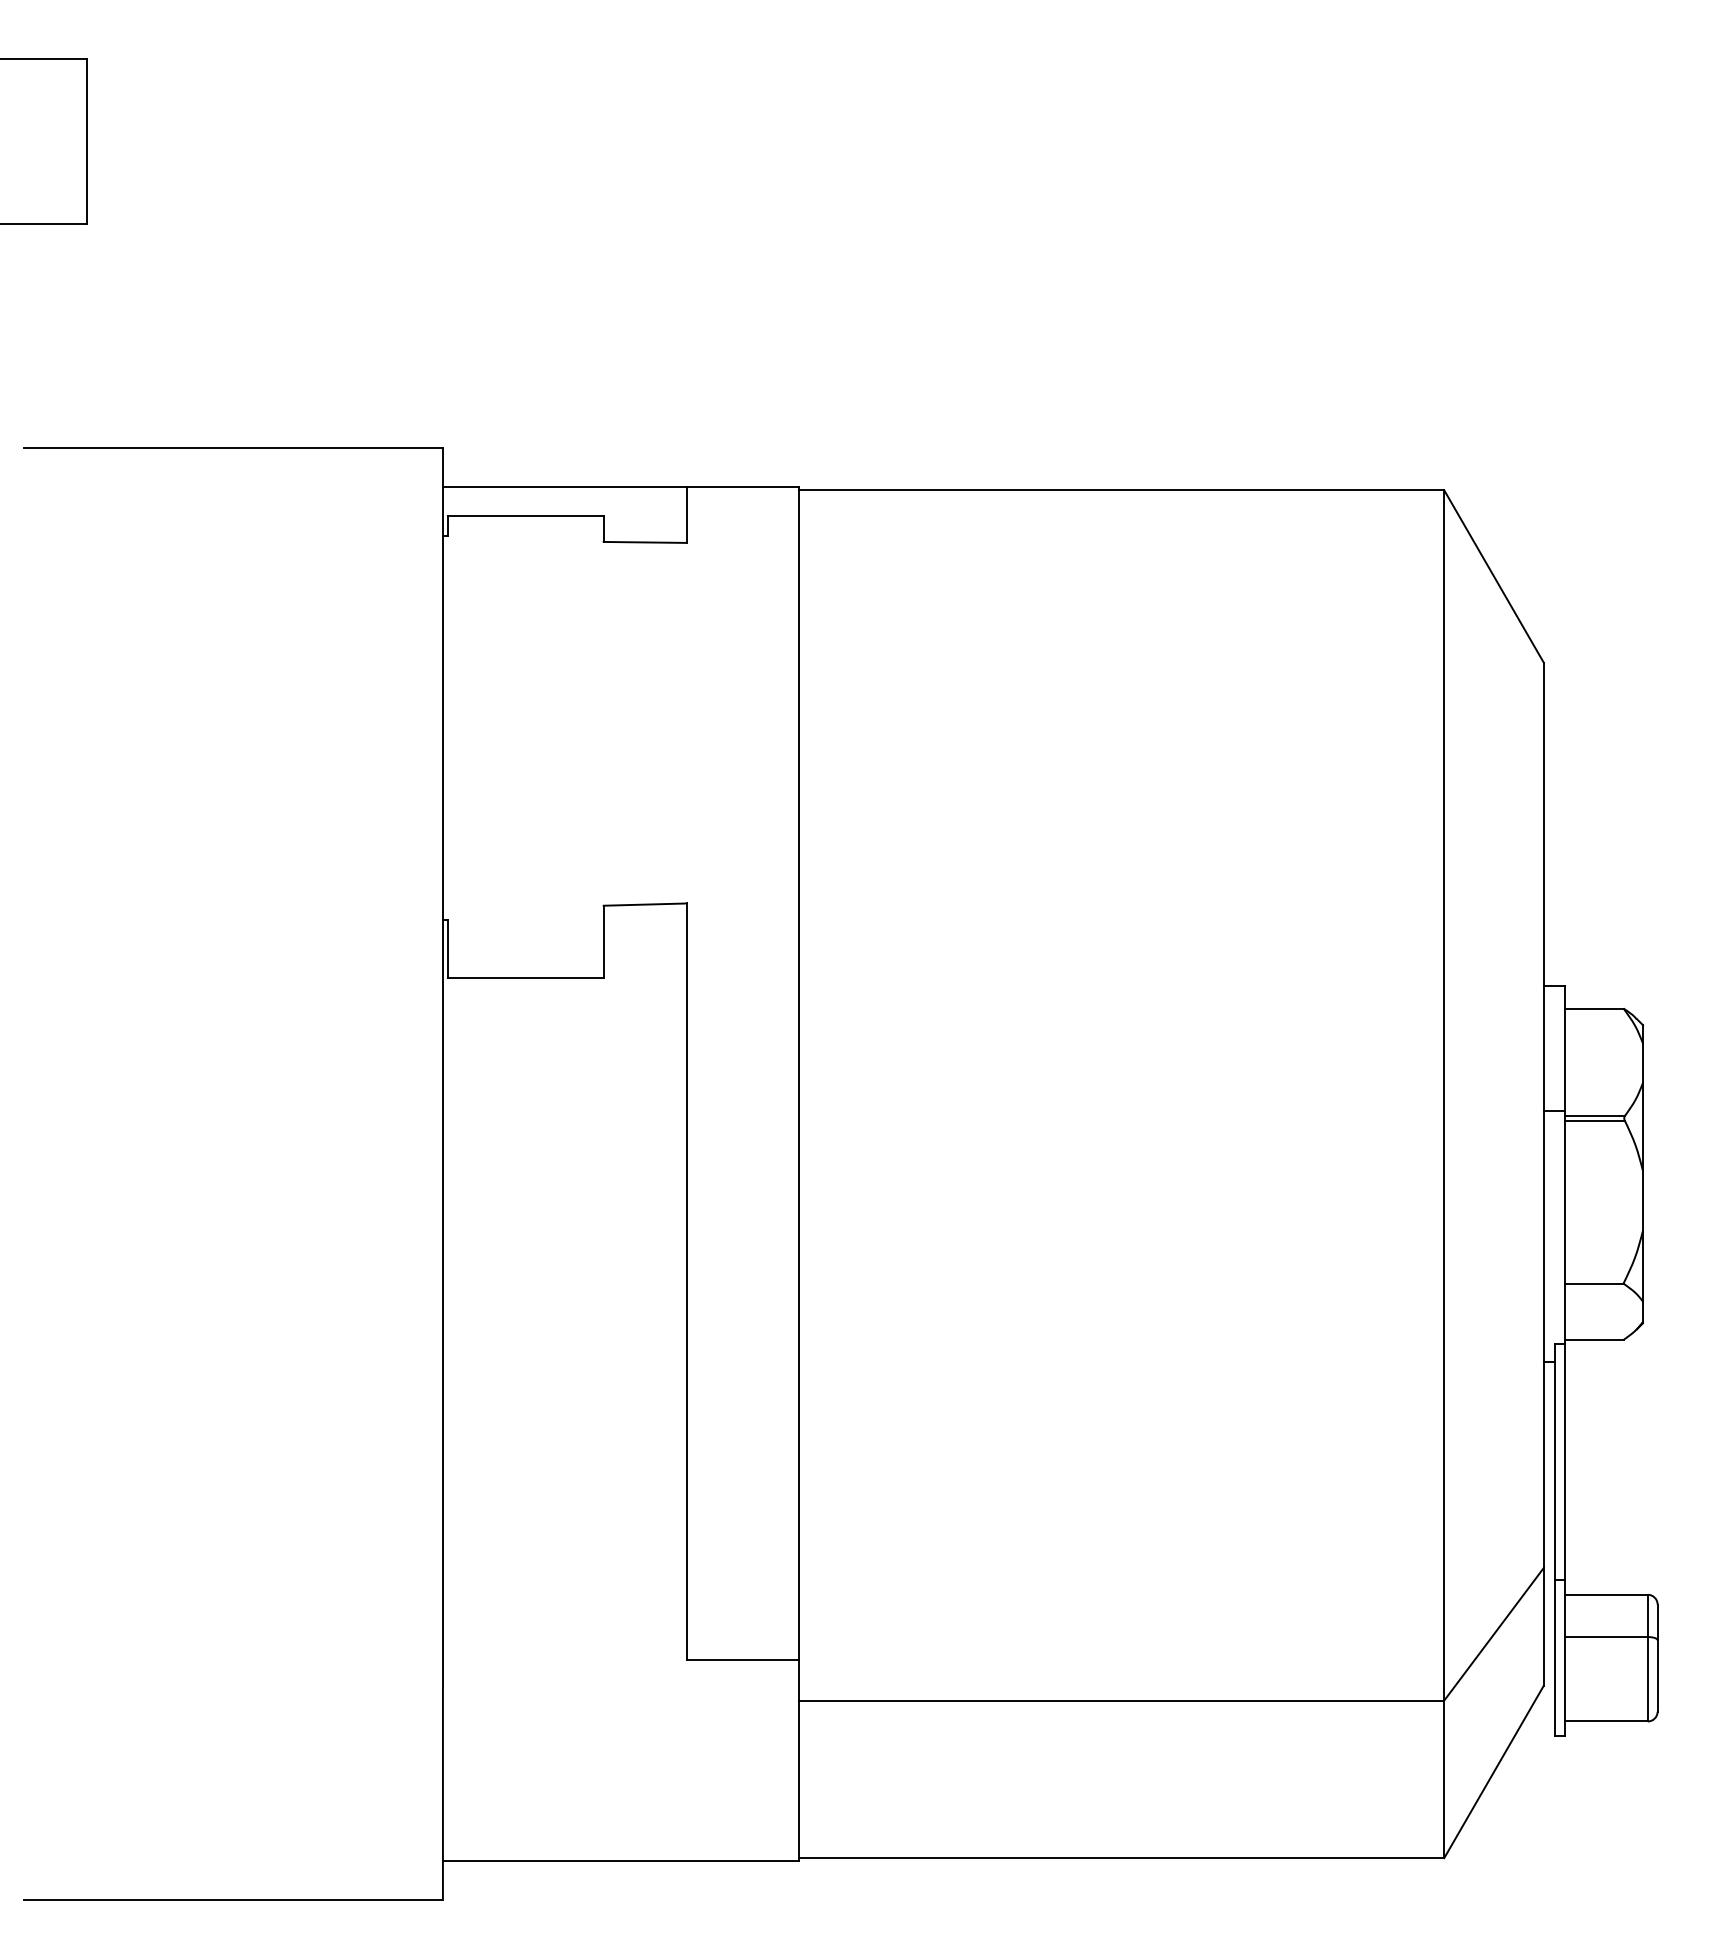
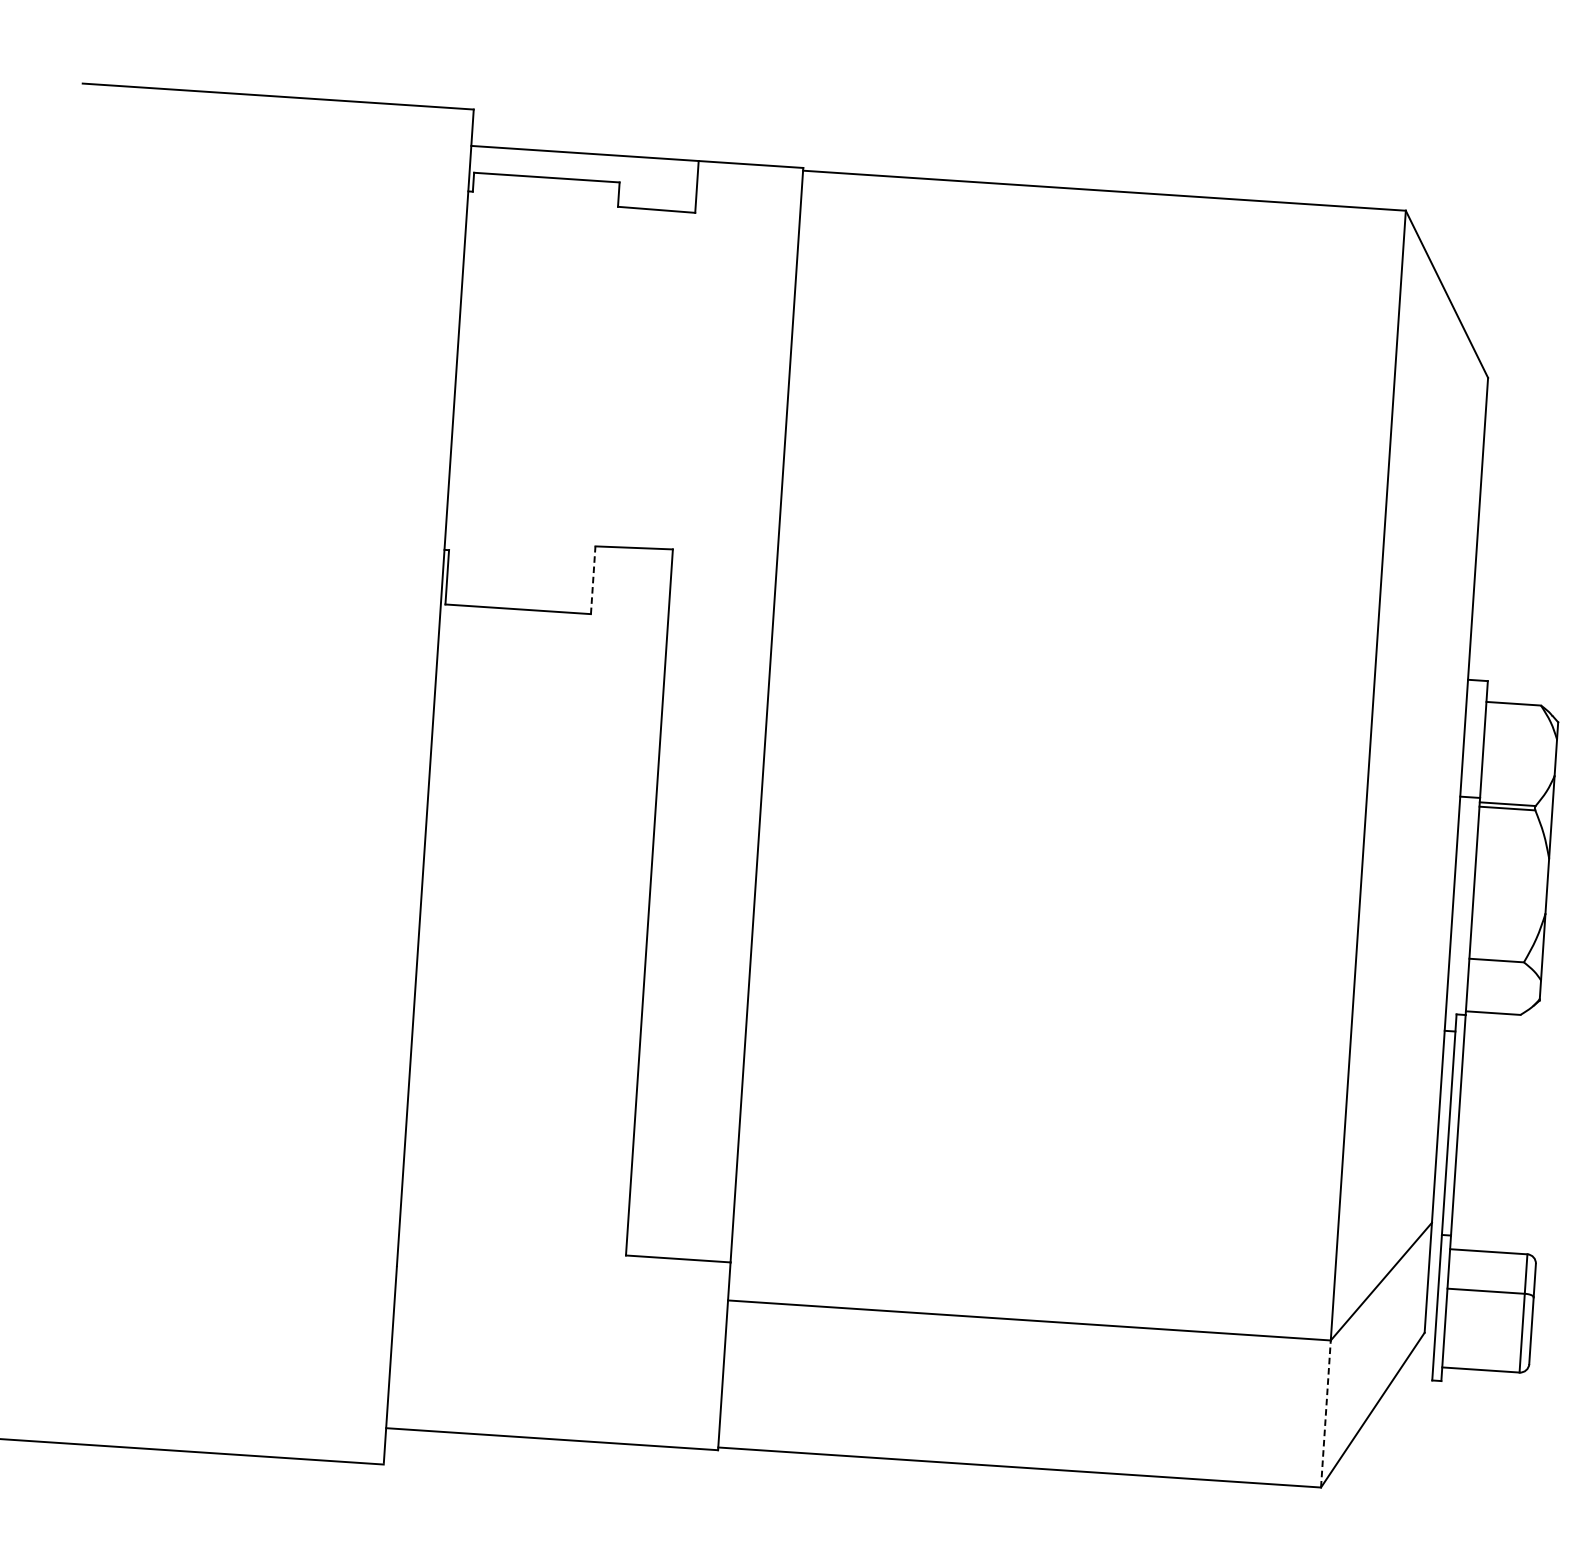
line: (603, 941) -> (593, 579), solid -> dashed
line: (1444, 1779) -> (1326, 1414), solid -> dashed

